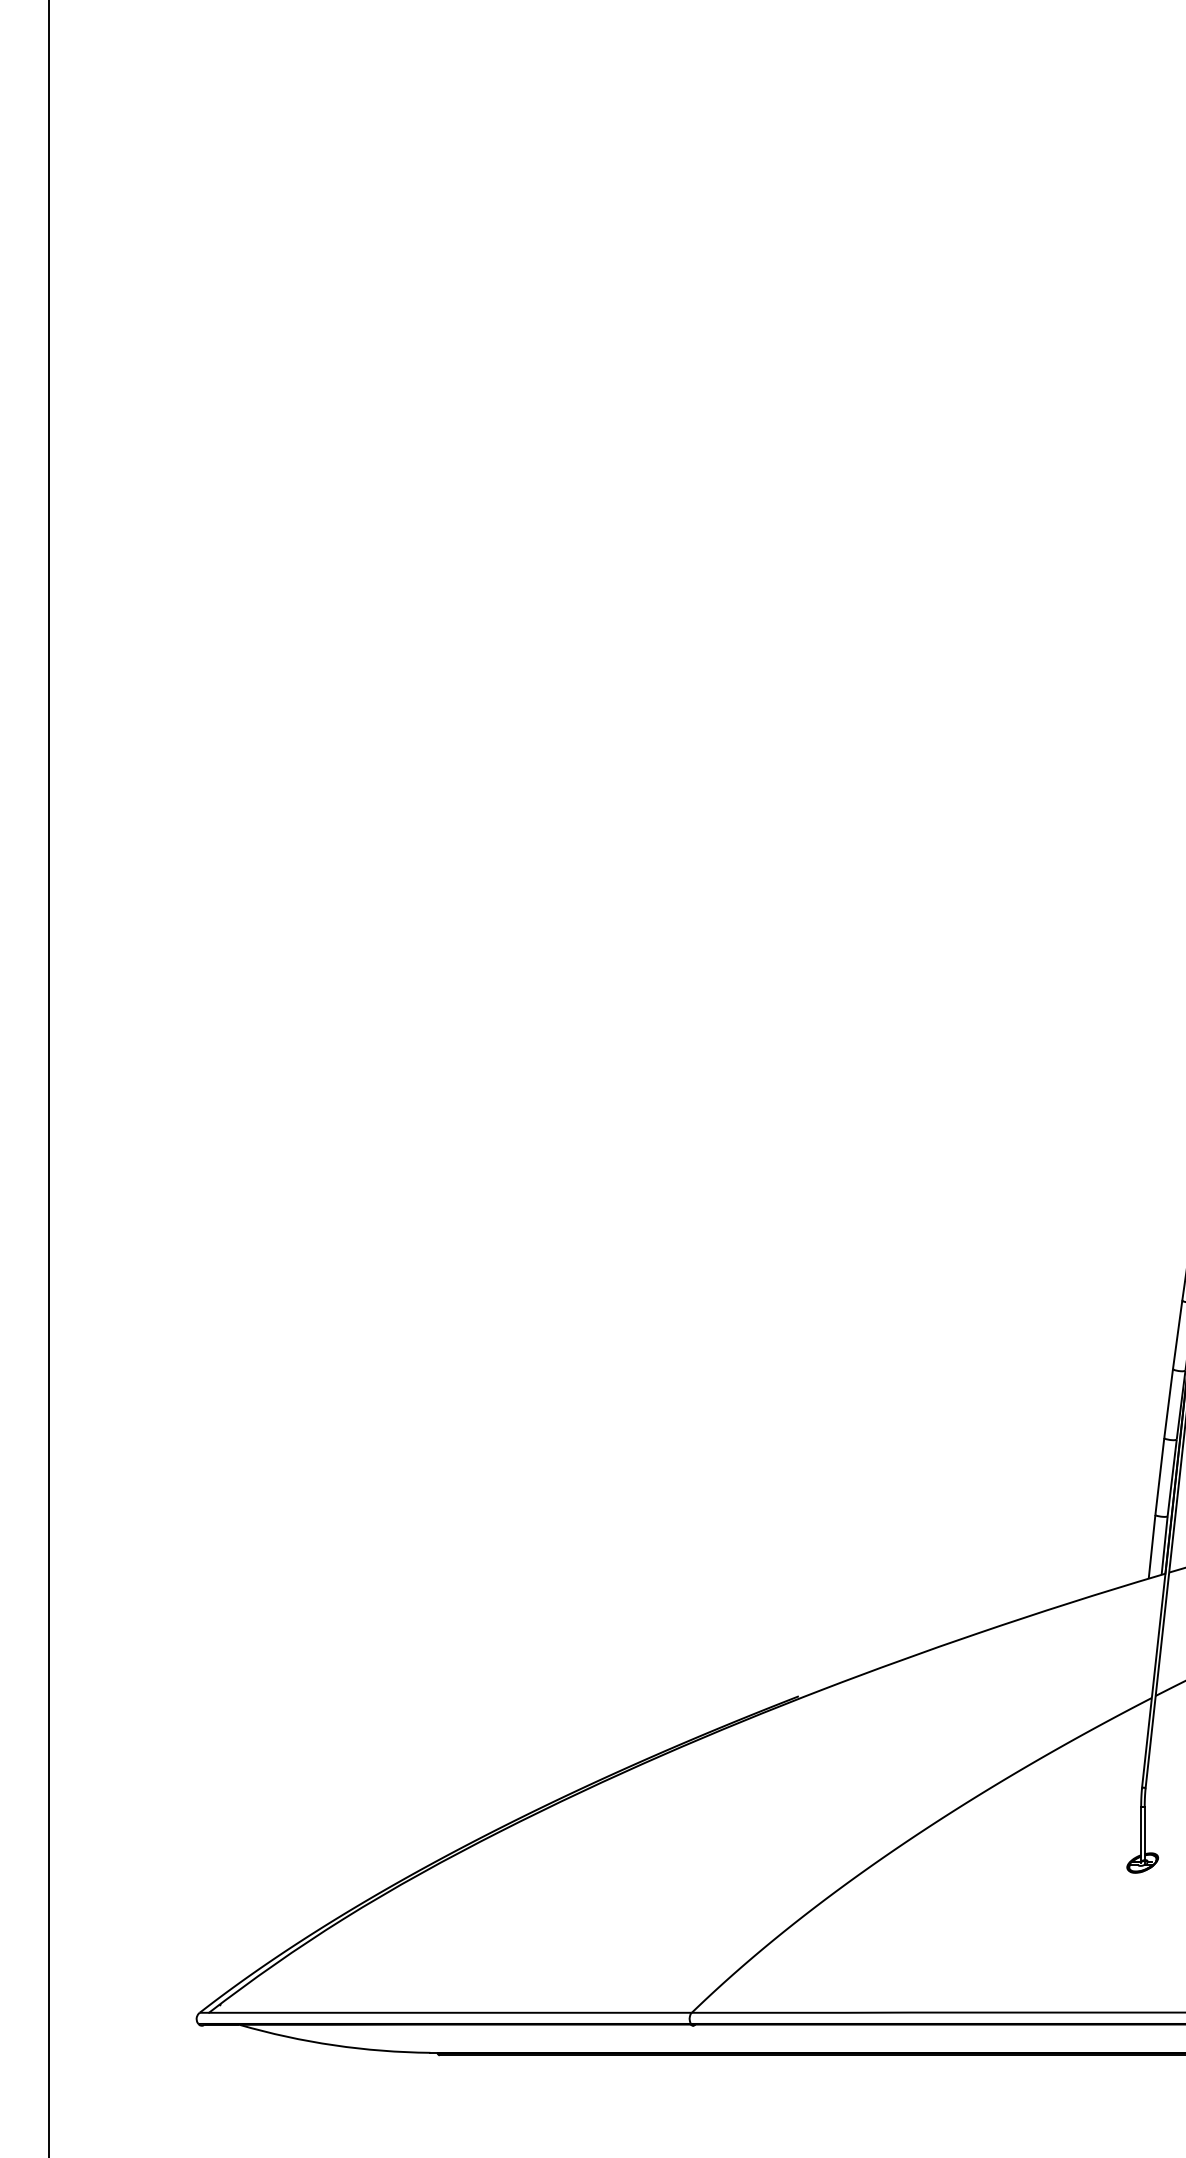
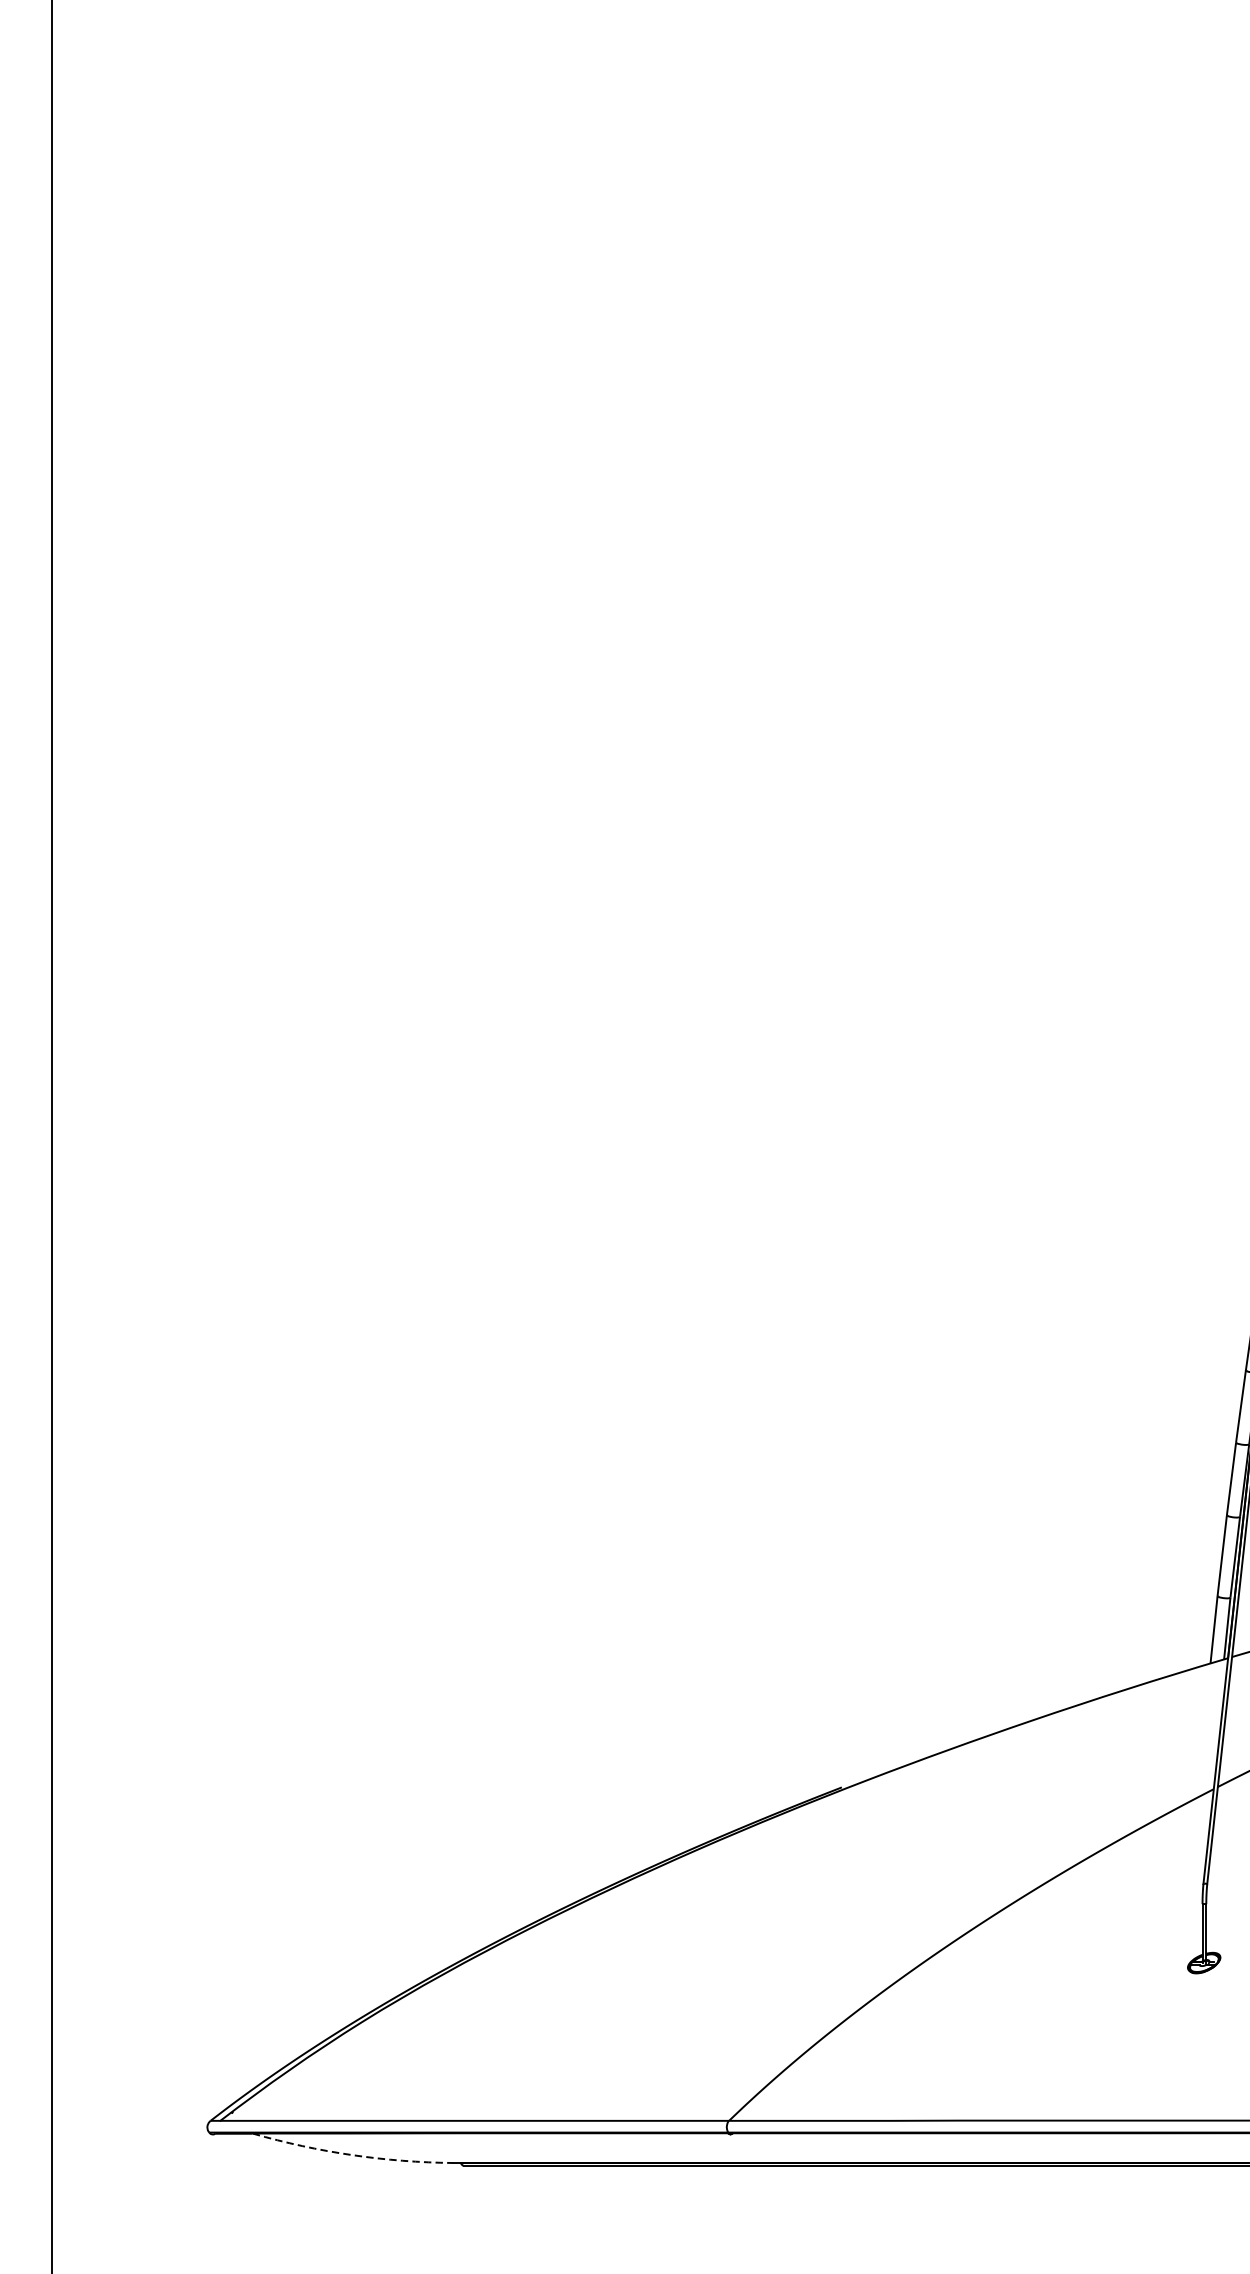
arc: (334, 2045) -> (352, 2155), solid -> dashed

